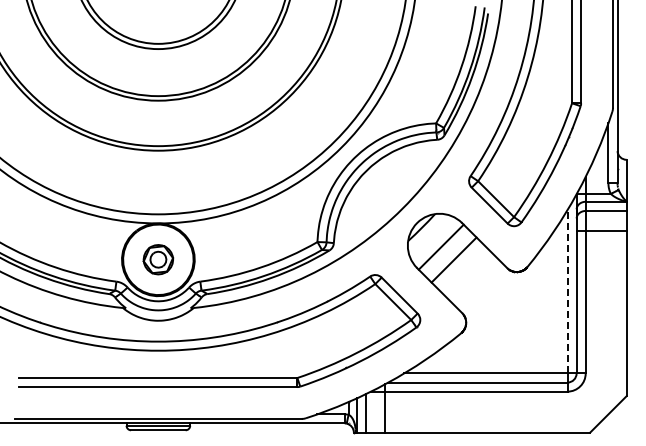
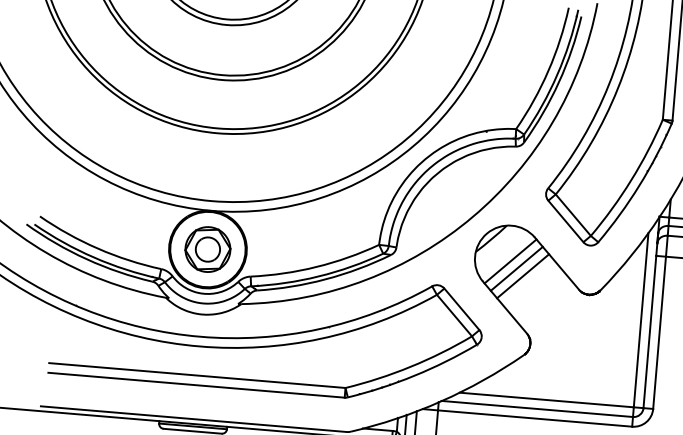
line: (447, 253) -> (516, 268), added
part: (158, 259) -> (208, 249), size x1.43
line: (567, 291) -> (641, 319), dashed -> solid

